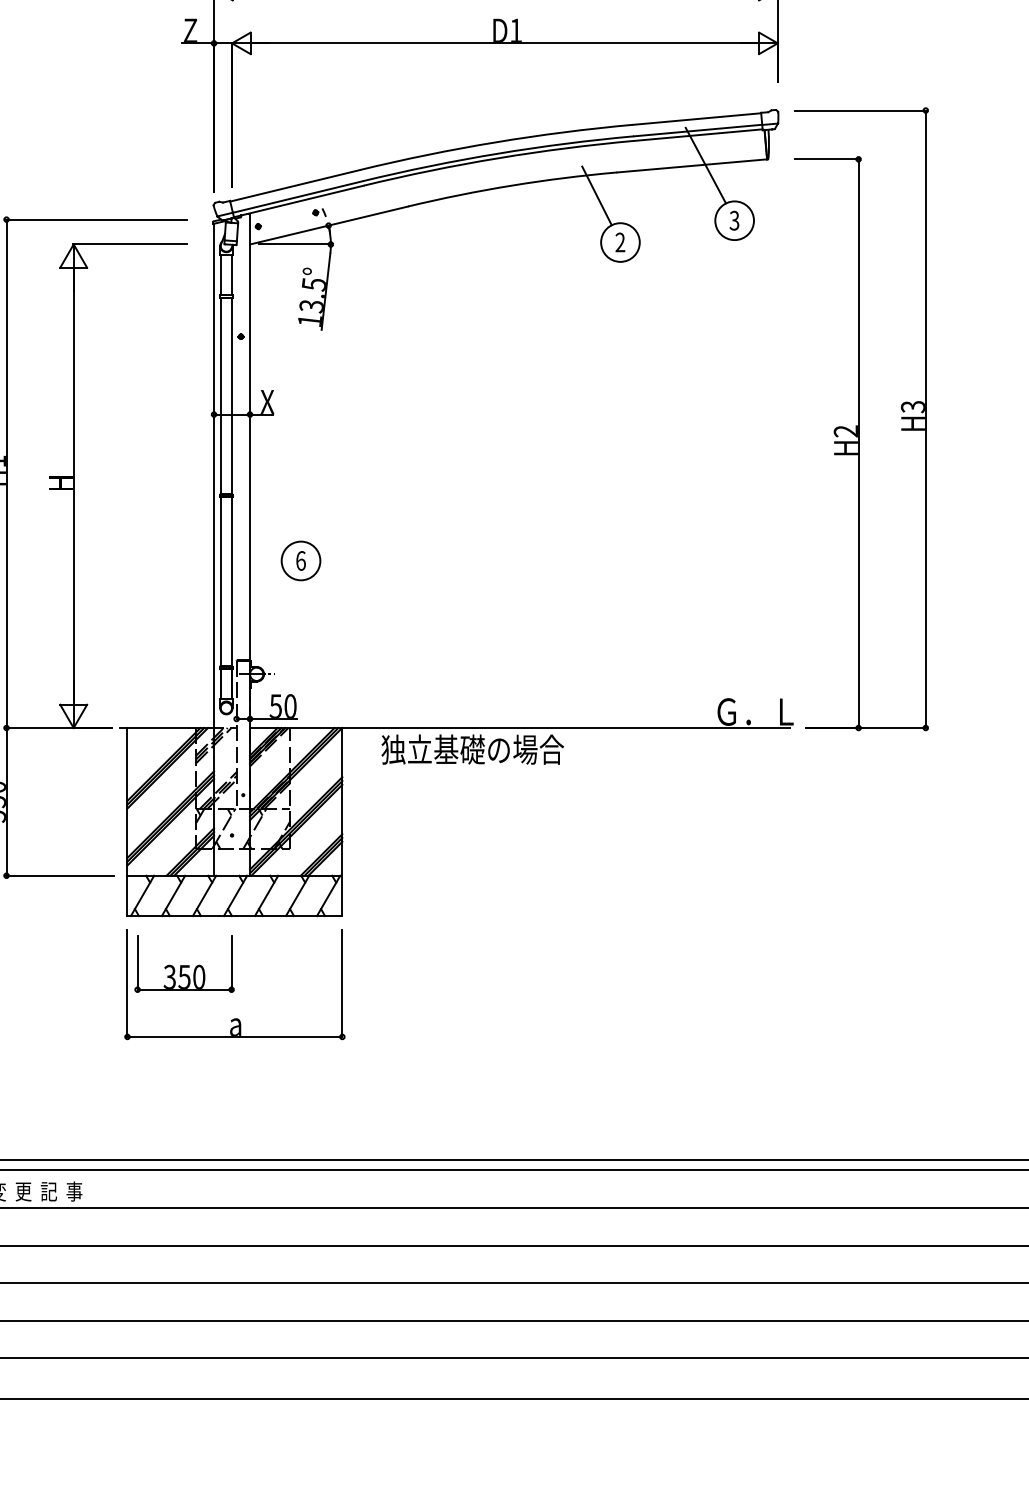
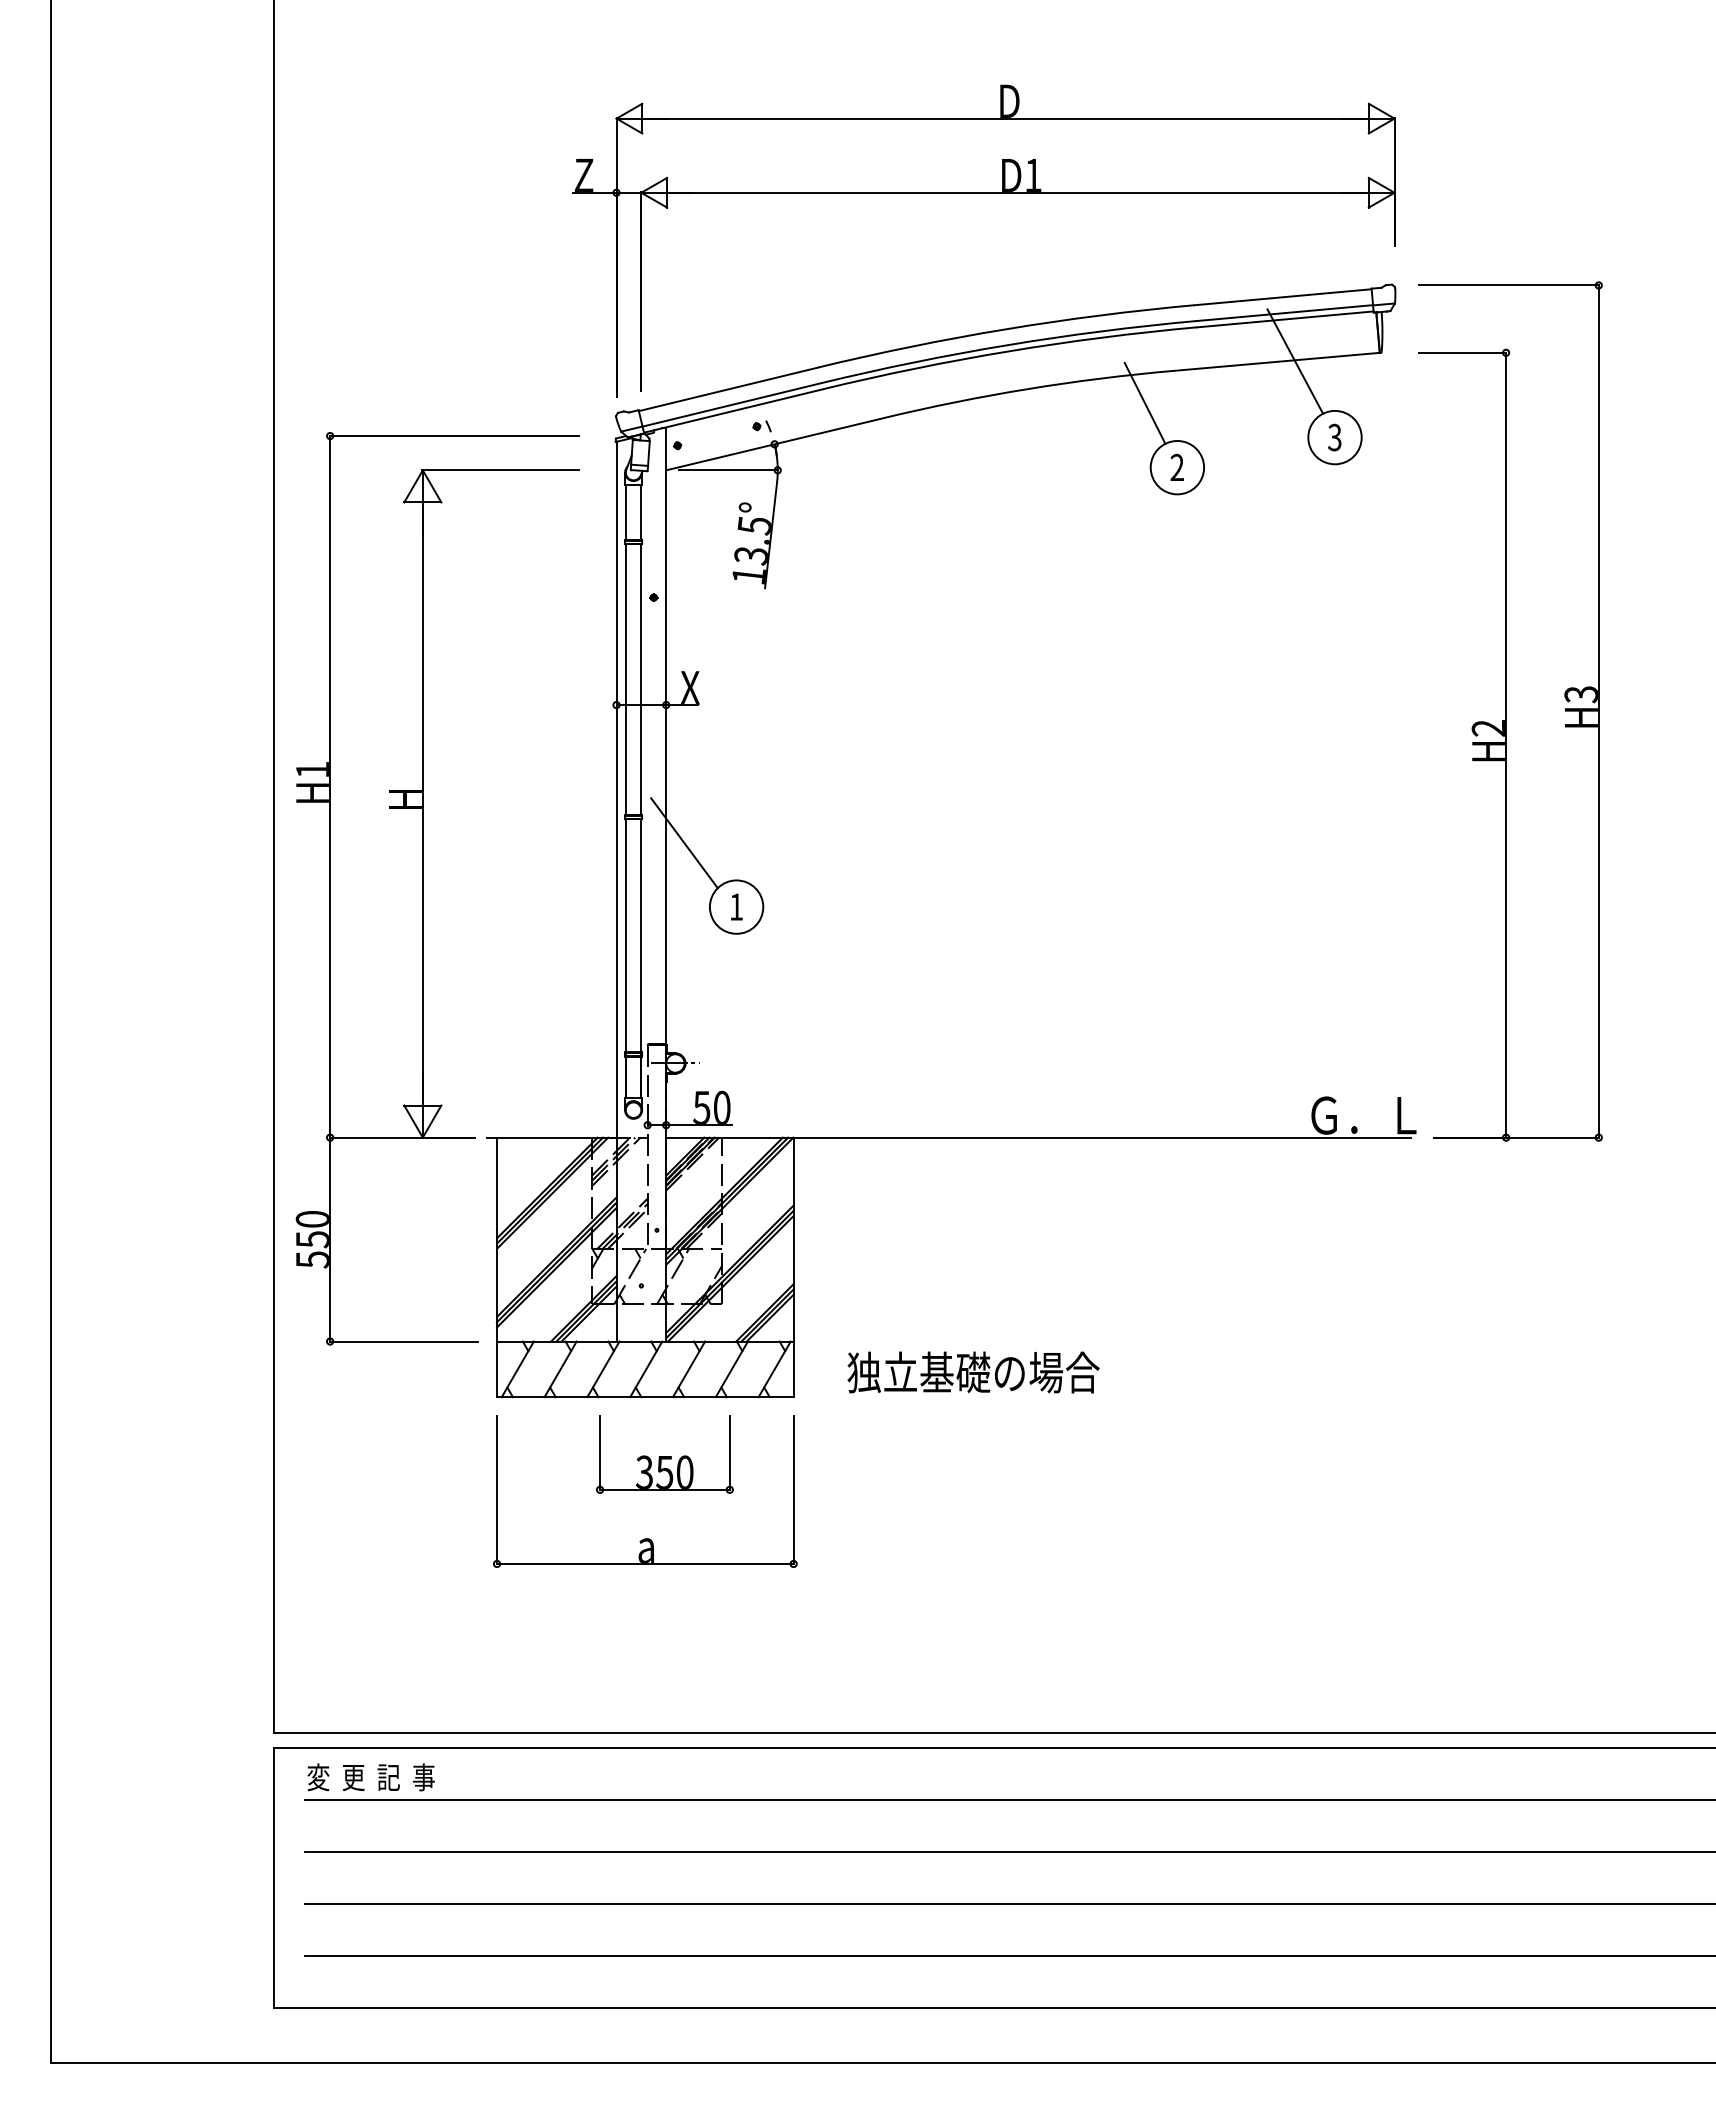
line: (263, 514) -> (684, 843), added
text: (300, 560) -> (736, 906), 6 -> 1
text: (472, 749) -> (973, 1372), moved
part: (184, 964) -> (664, 1454), moved

